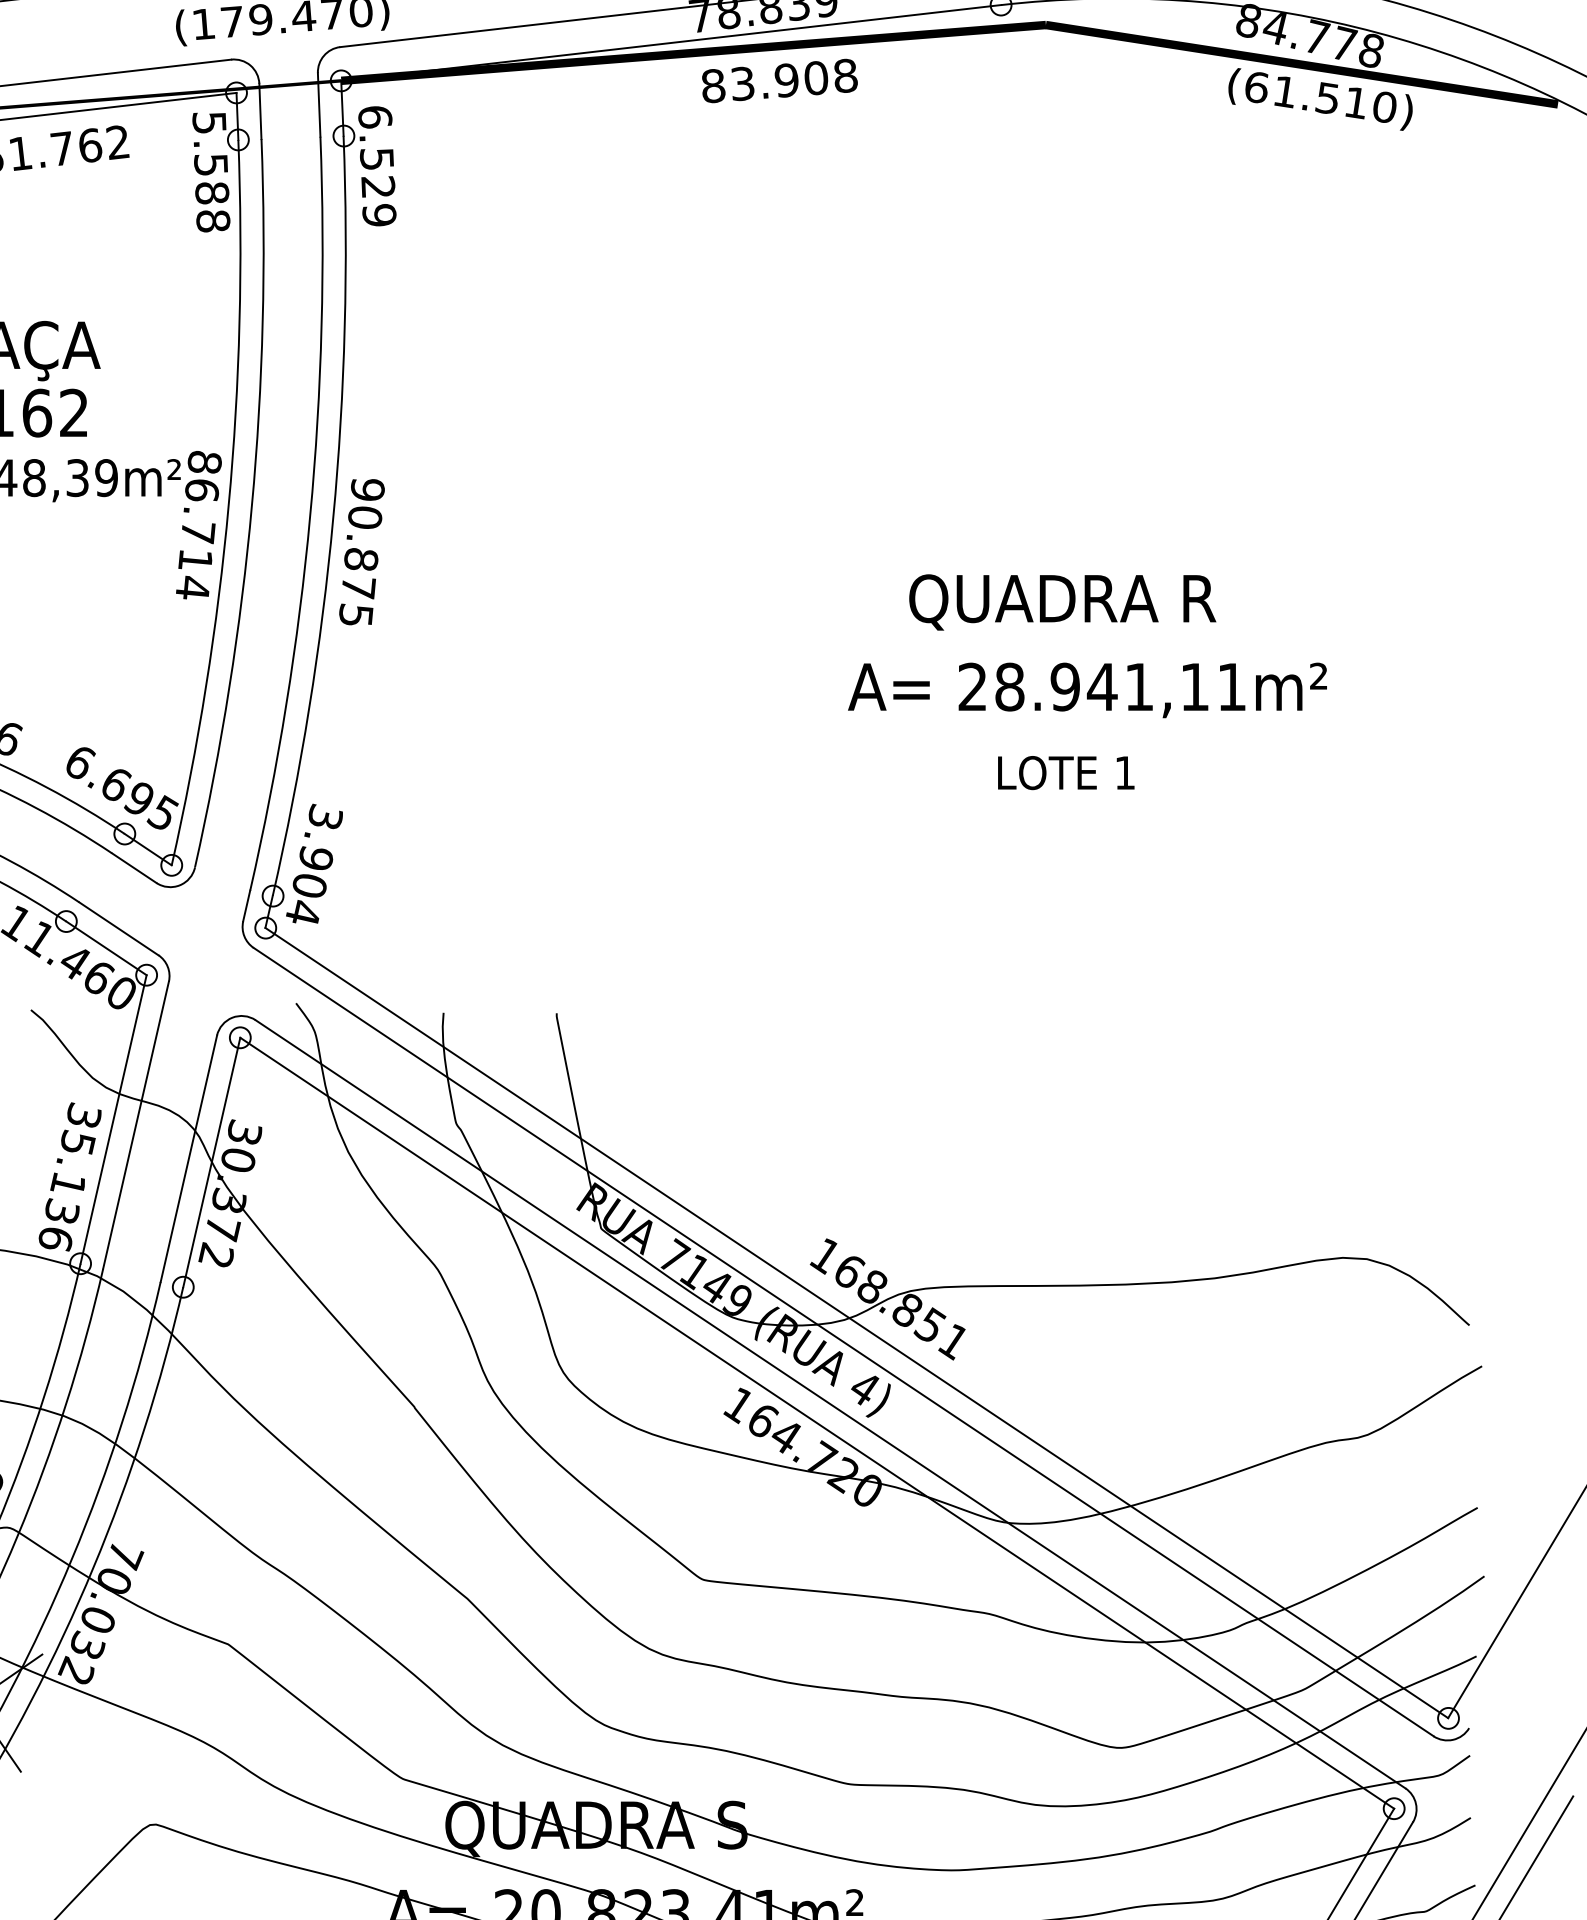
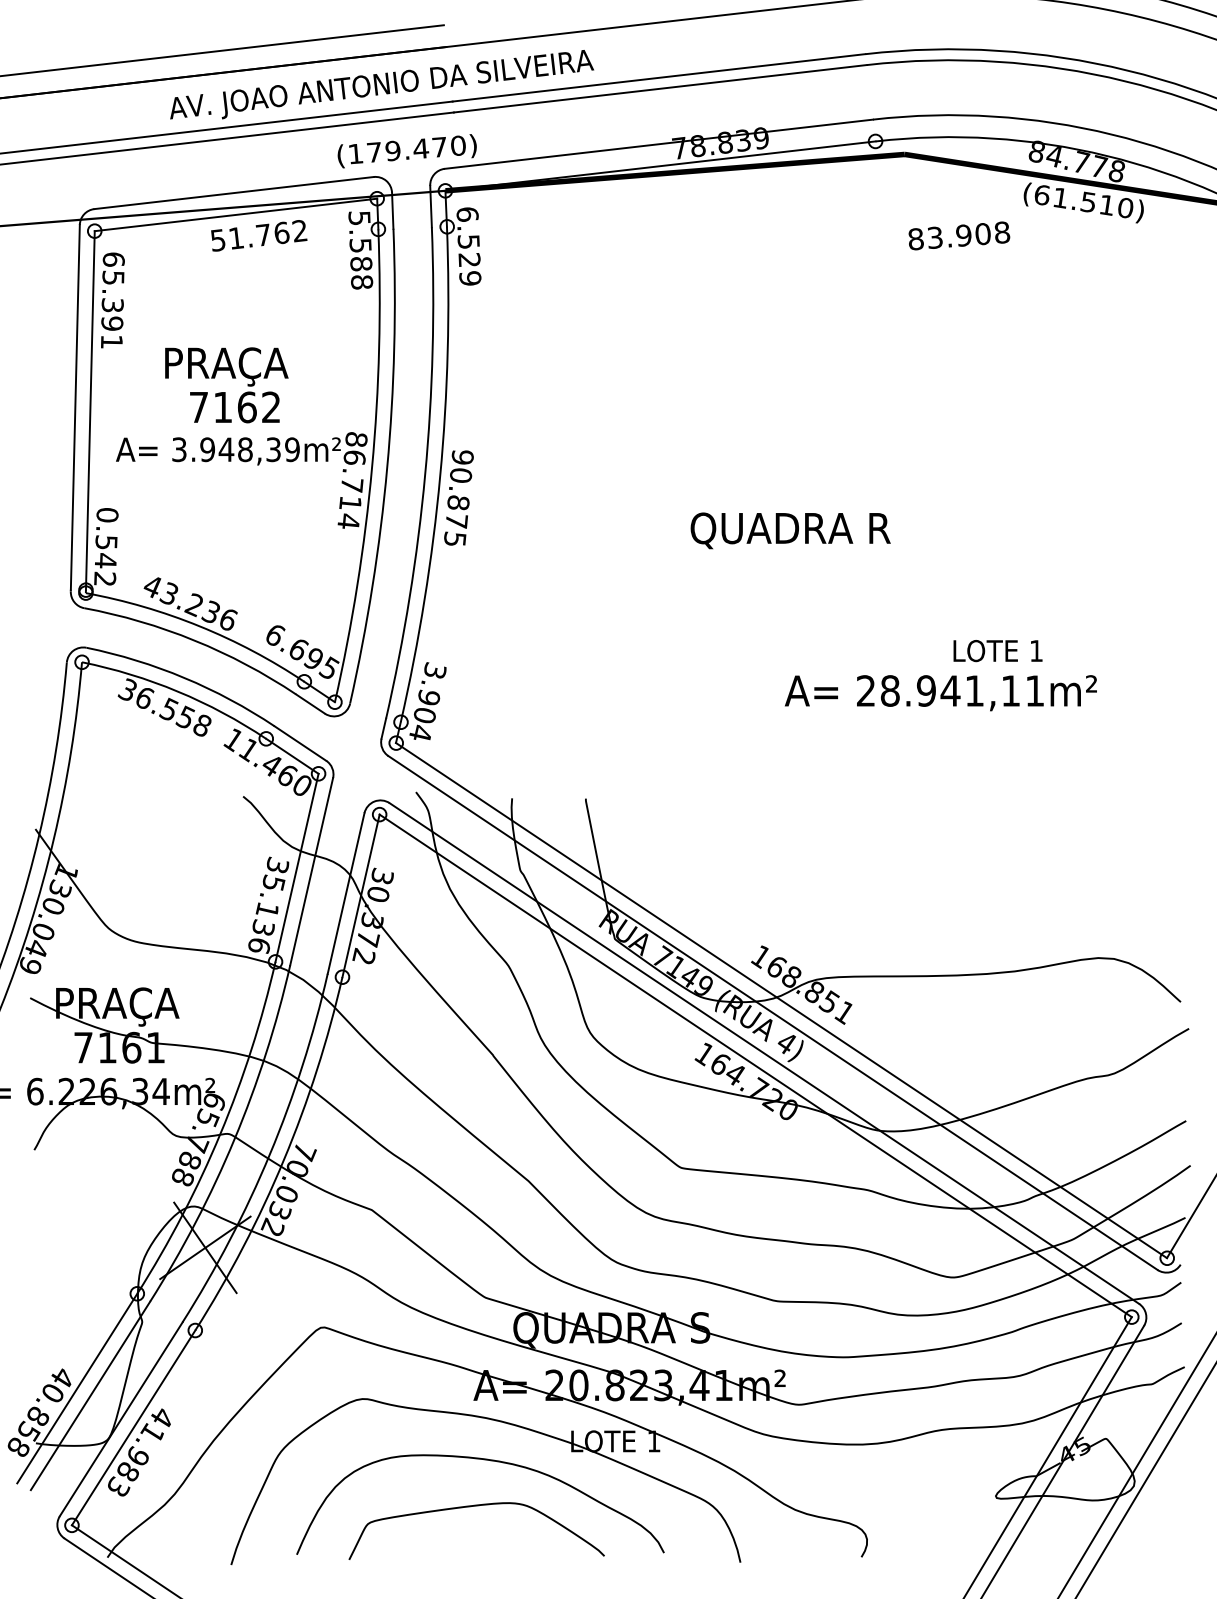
text: (780, 80) -> (959, 235), moved
text: (1062, 601) -> (790, 530), moved
text: (1086, 690) -> (940, 693), moved
text: (1065, 773) -> (997, 651), moved

